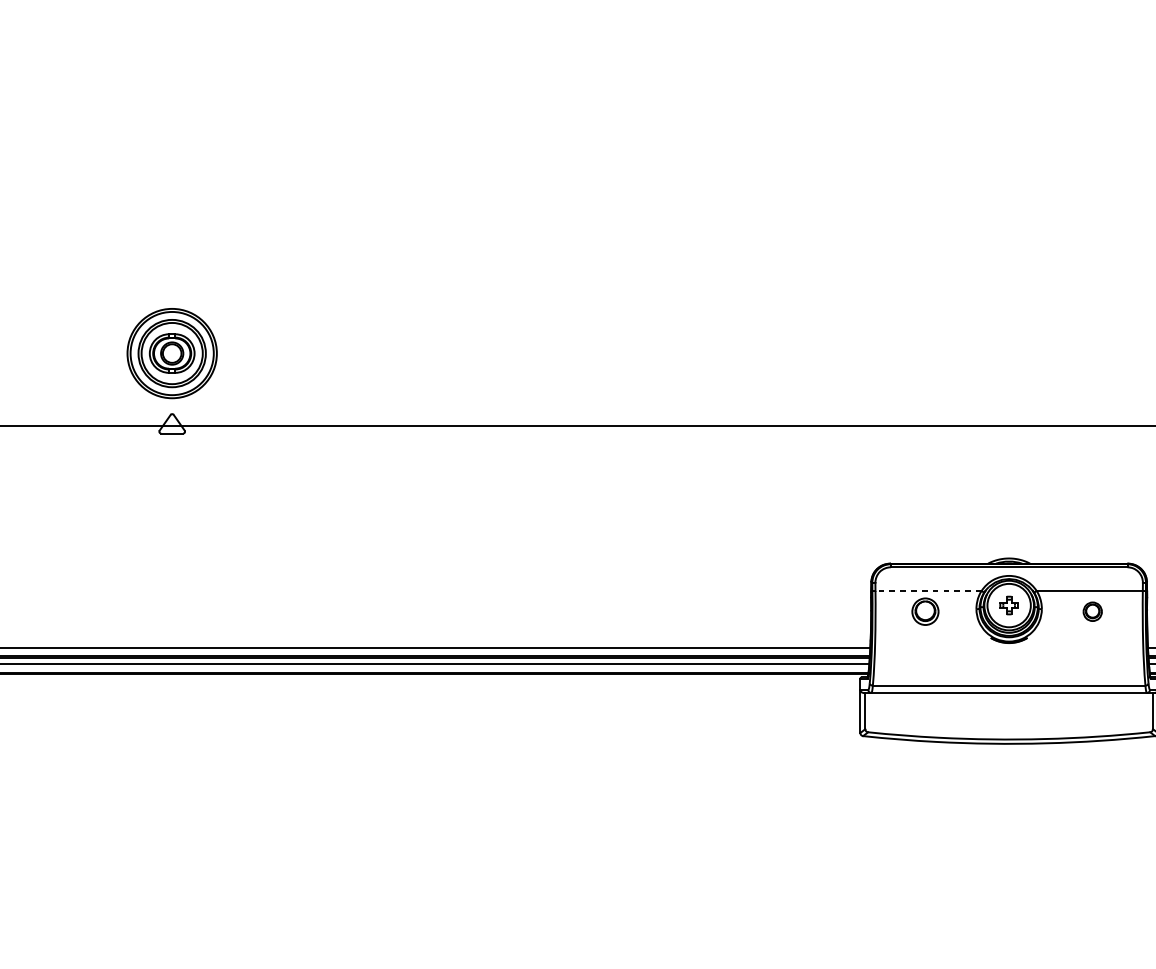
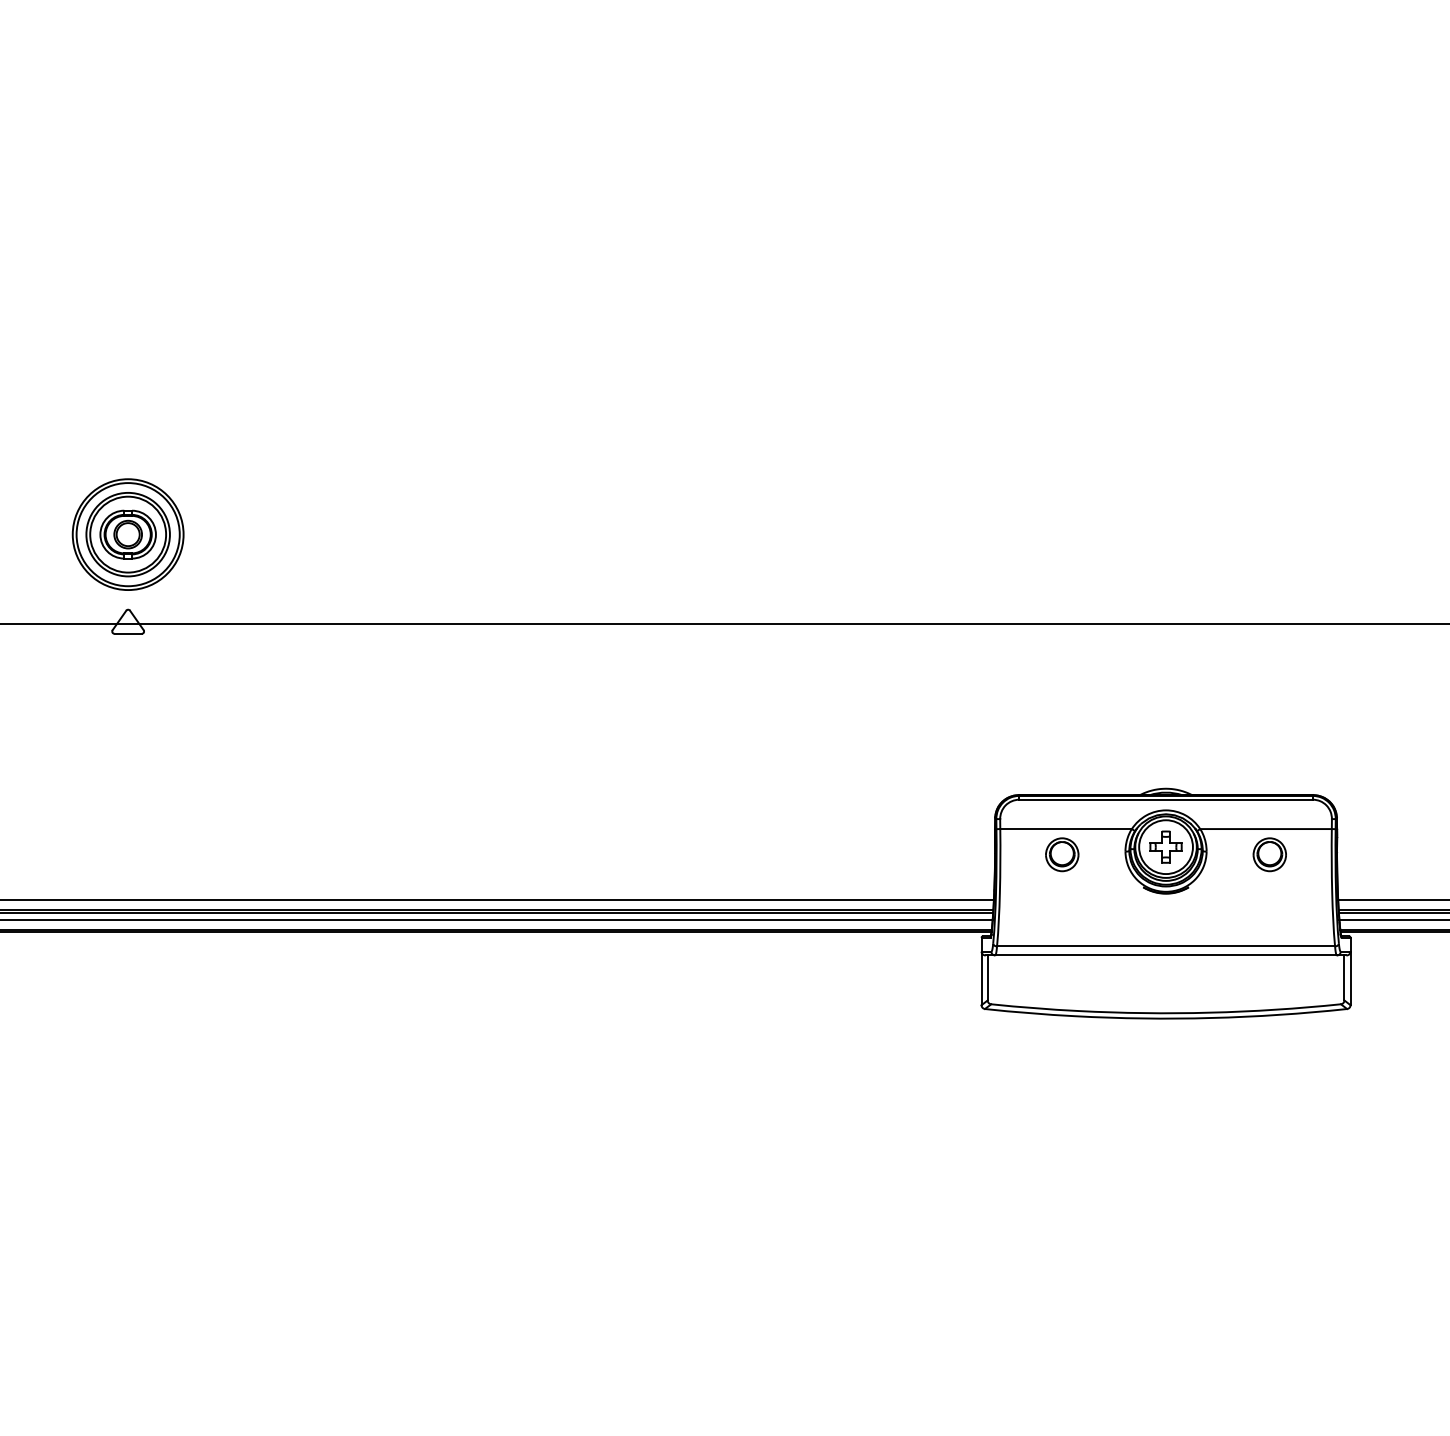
line: (928, 591) -> (1066, 829), dashed -> solid
part: (1008, 605) -> (1165, 846), size x1.43
part: (1092, 611) -> (1269, 854), size x1.43

